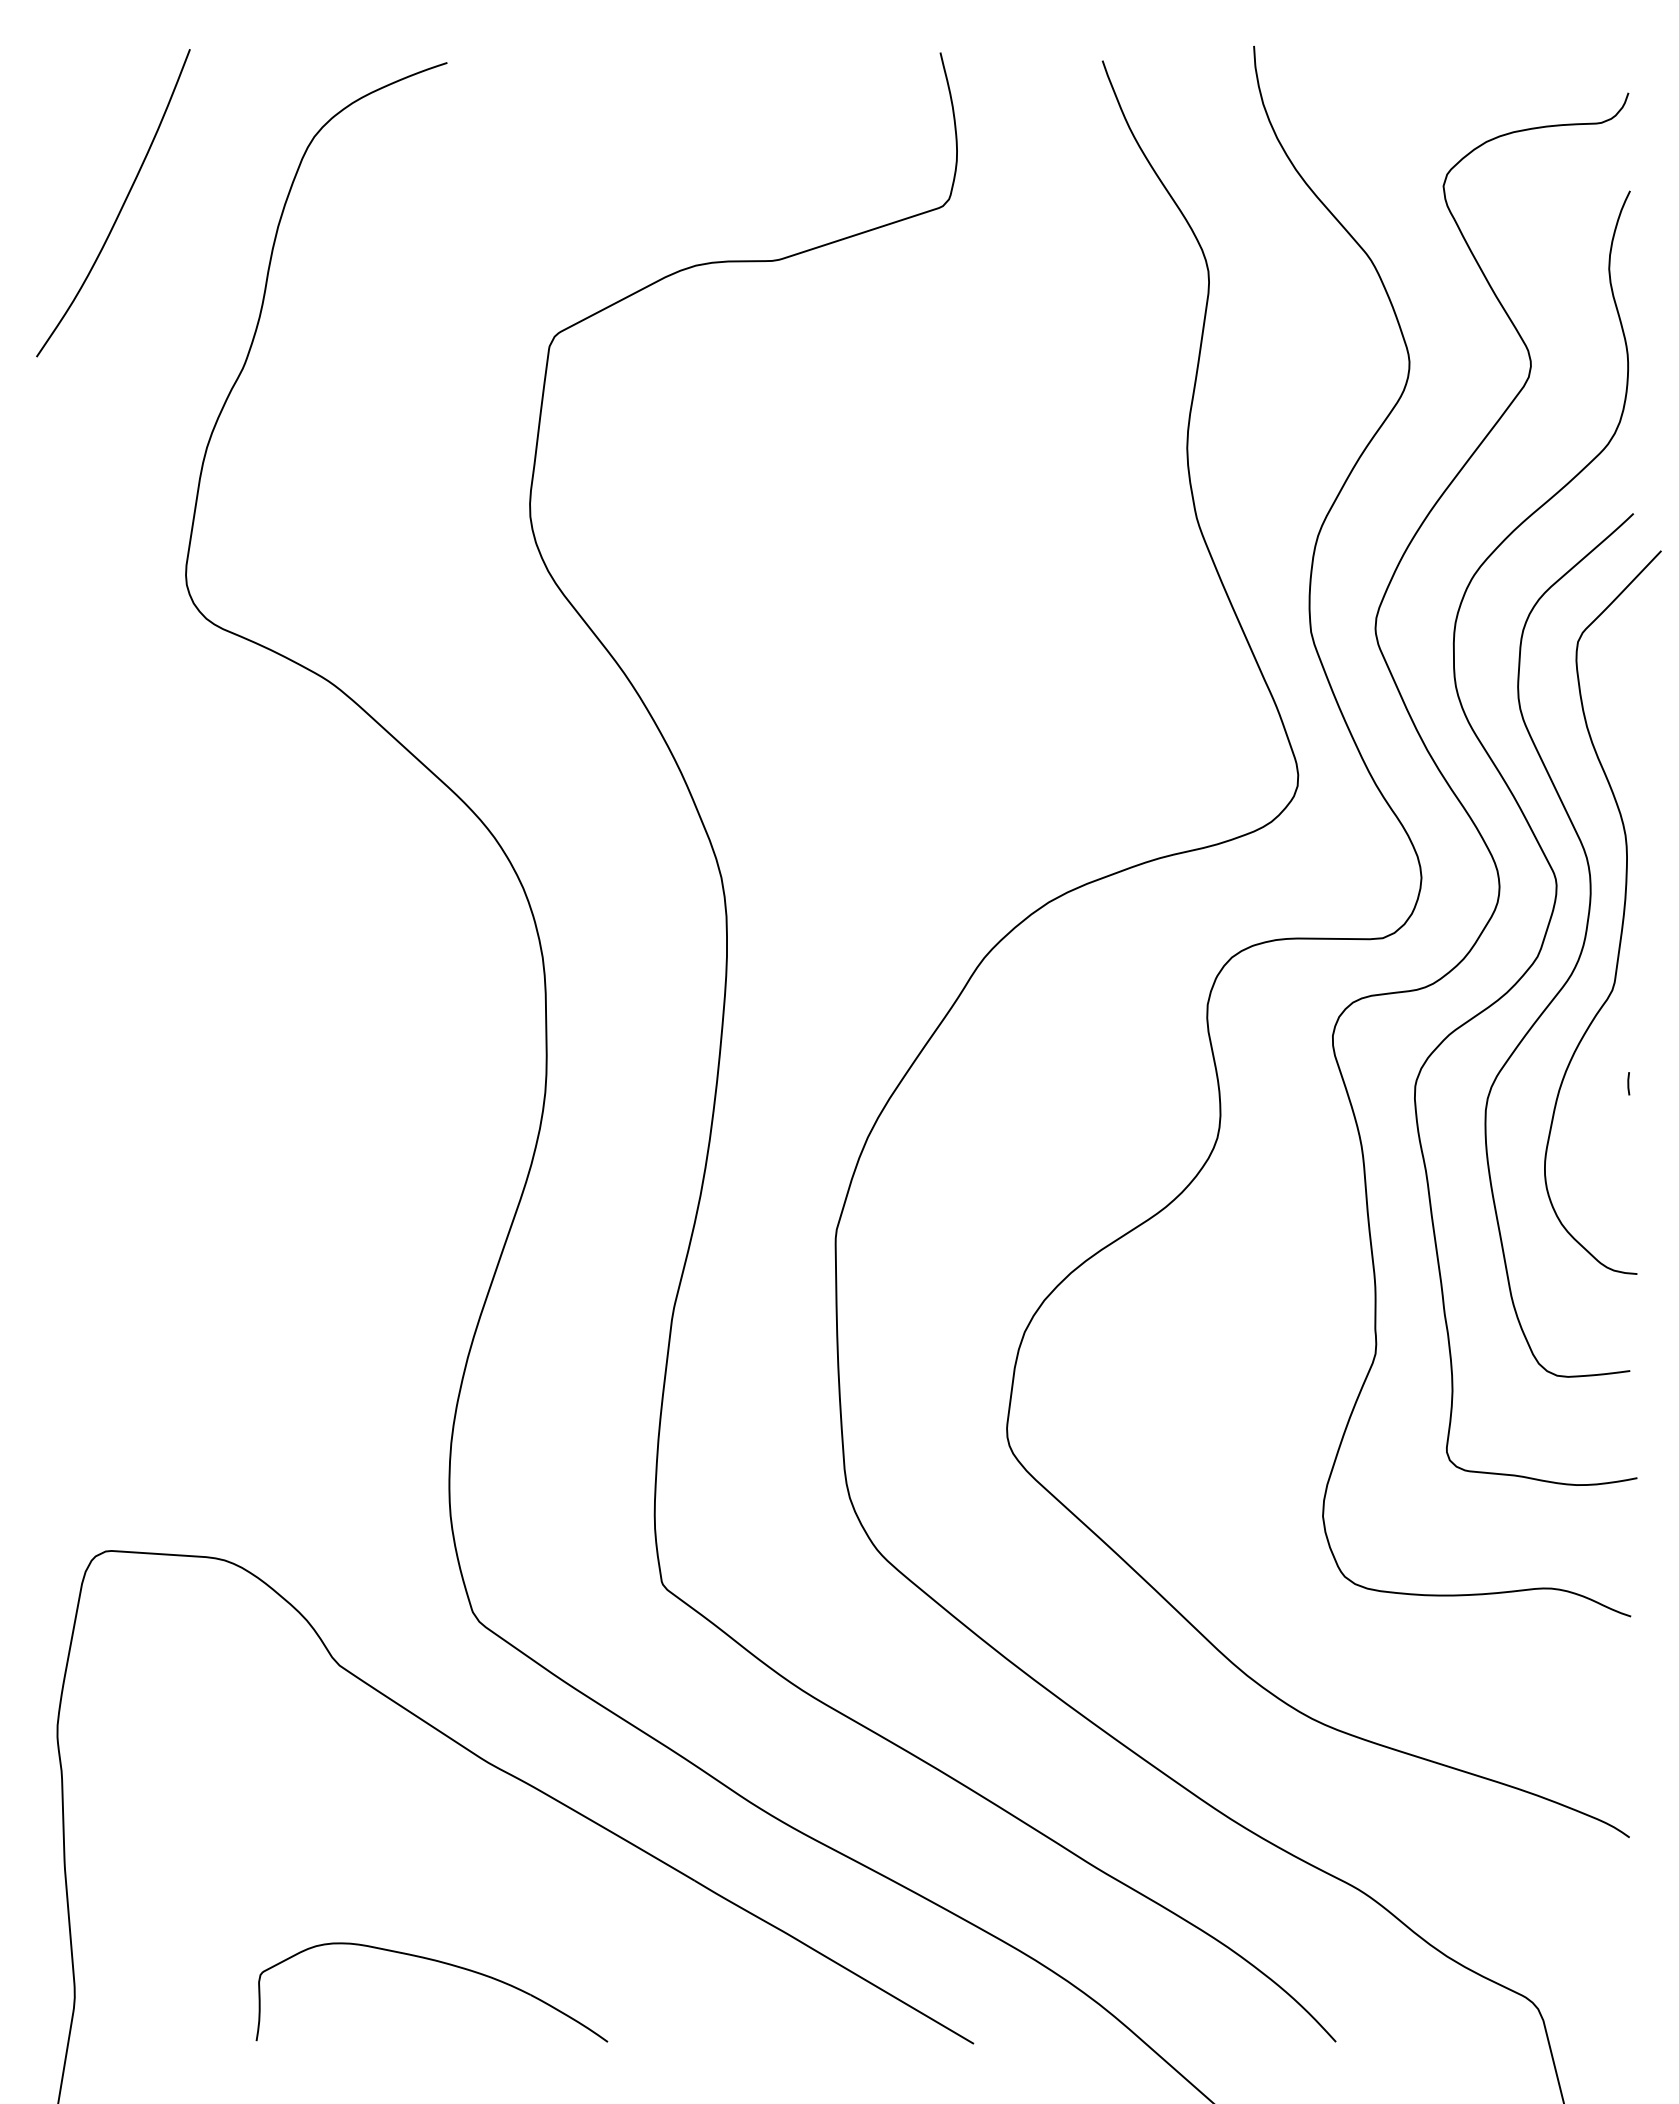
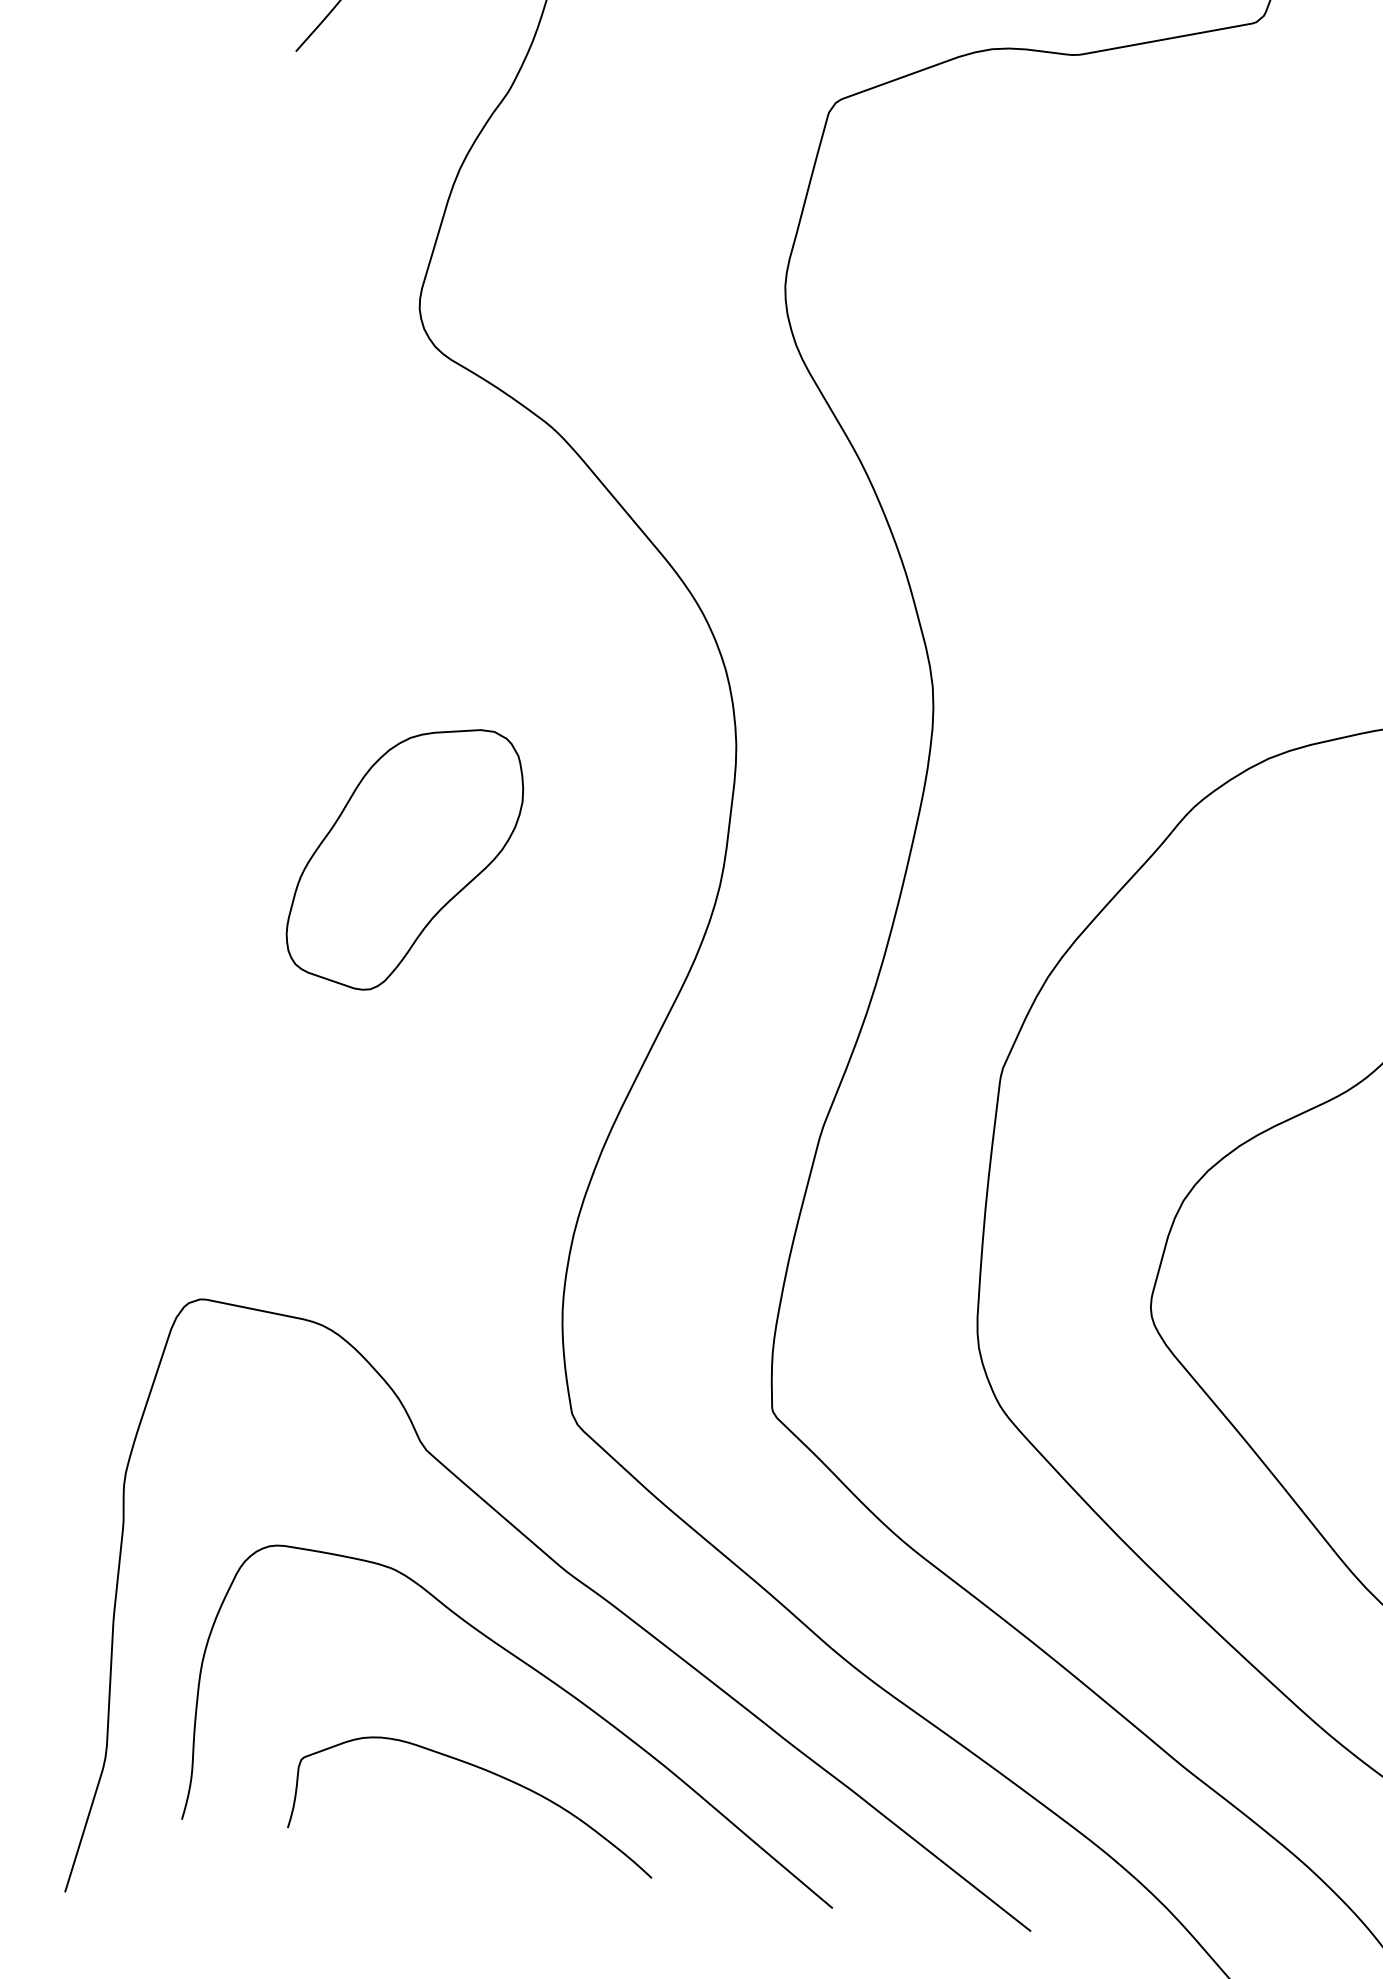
part: (243, 1106) -> (405, 857), added
part: (489, 1870) -> (553, 1683), added

